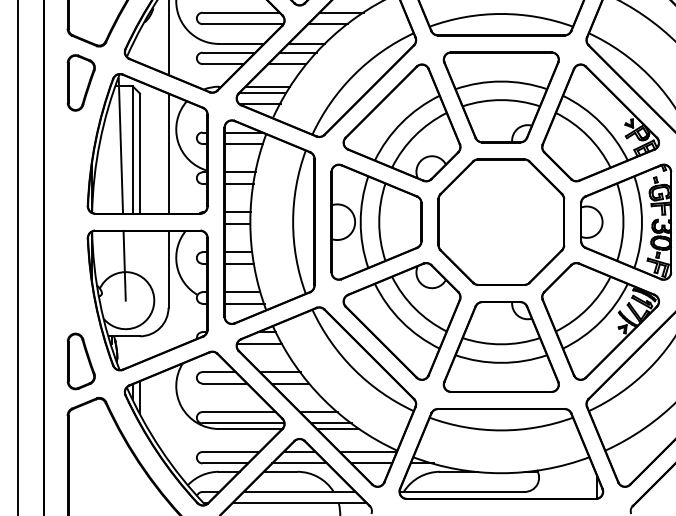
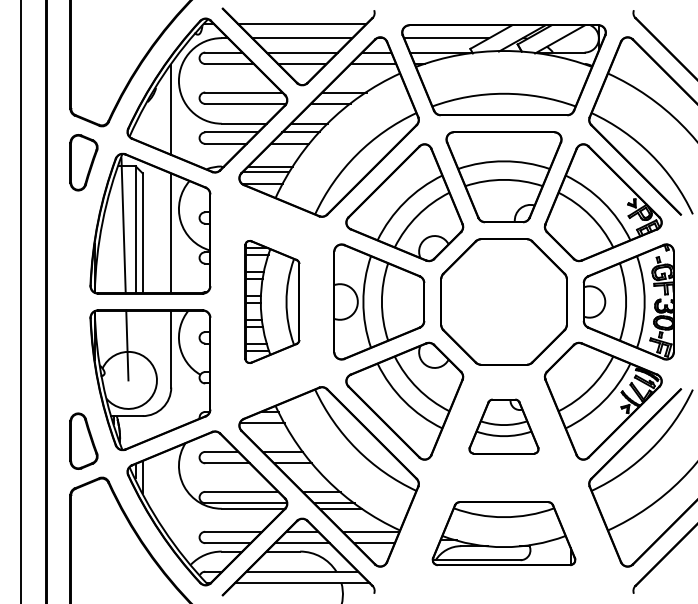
part: (269, 221) -> (272, 301), size x0.6
part: (500, 346) -> (503, 426), size x0.6
part: (500, 453) -> (503, 533), size x0.7

